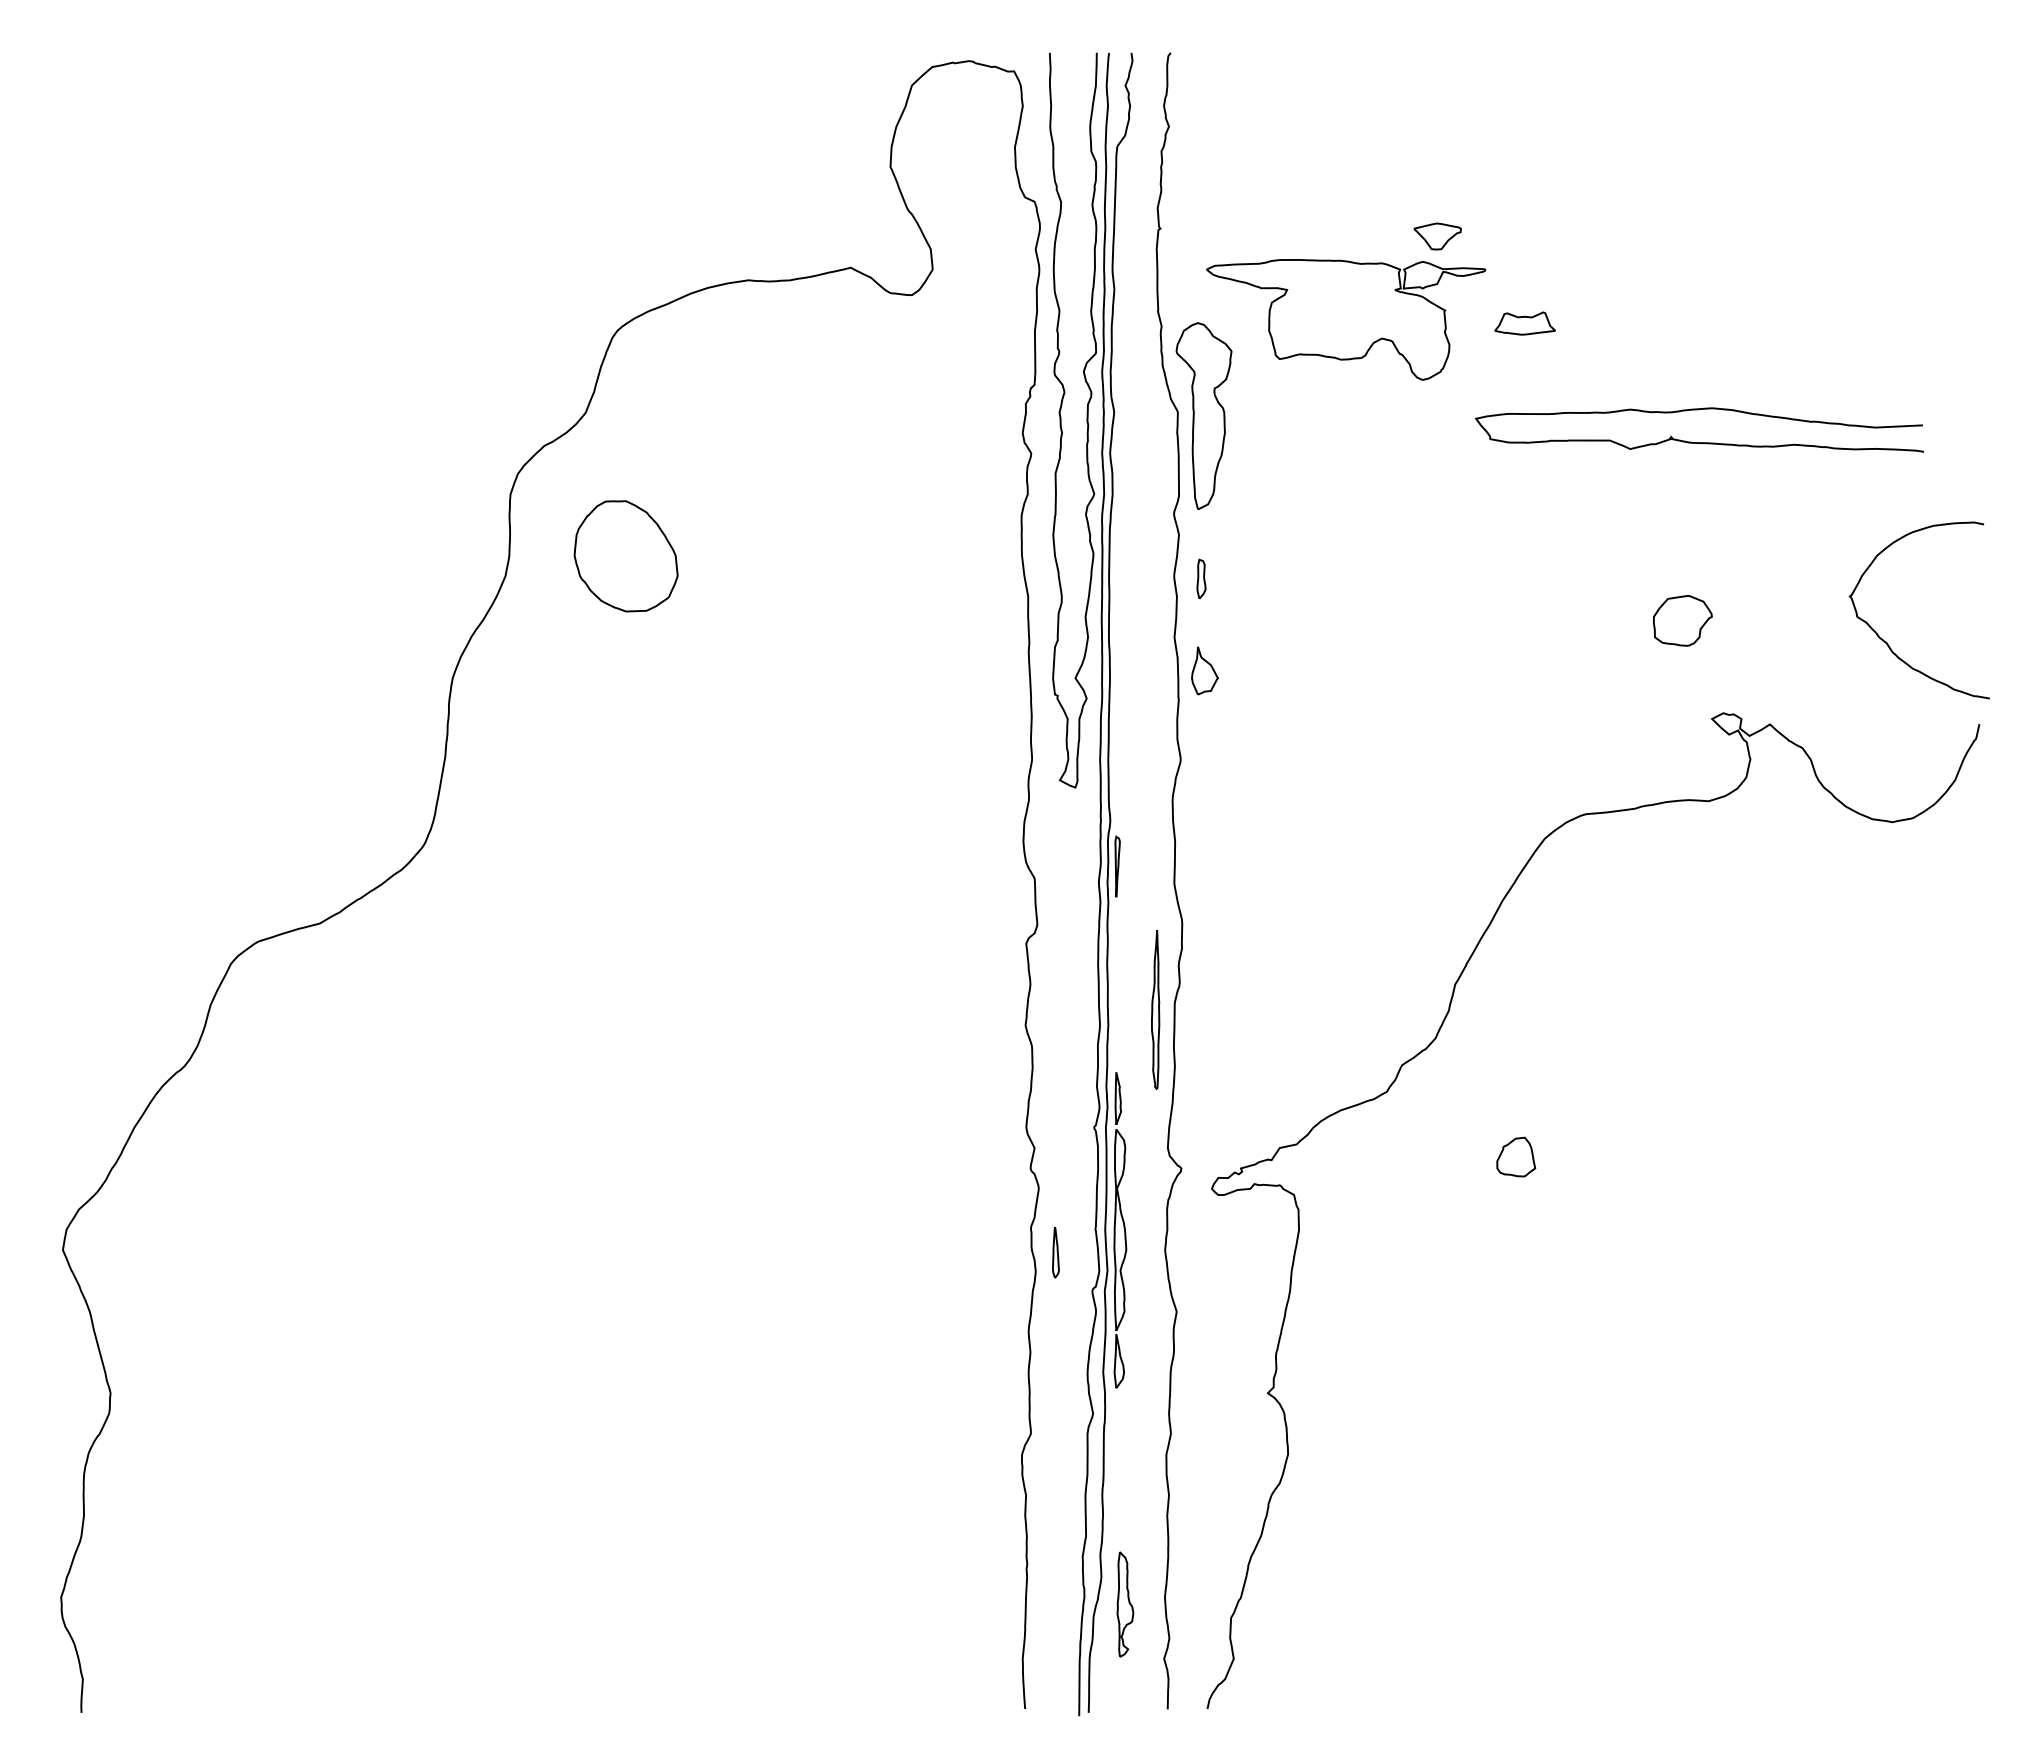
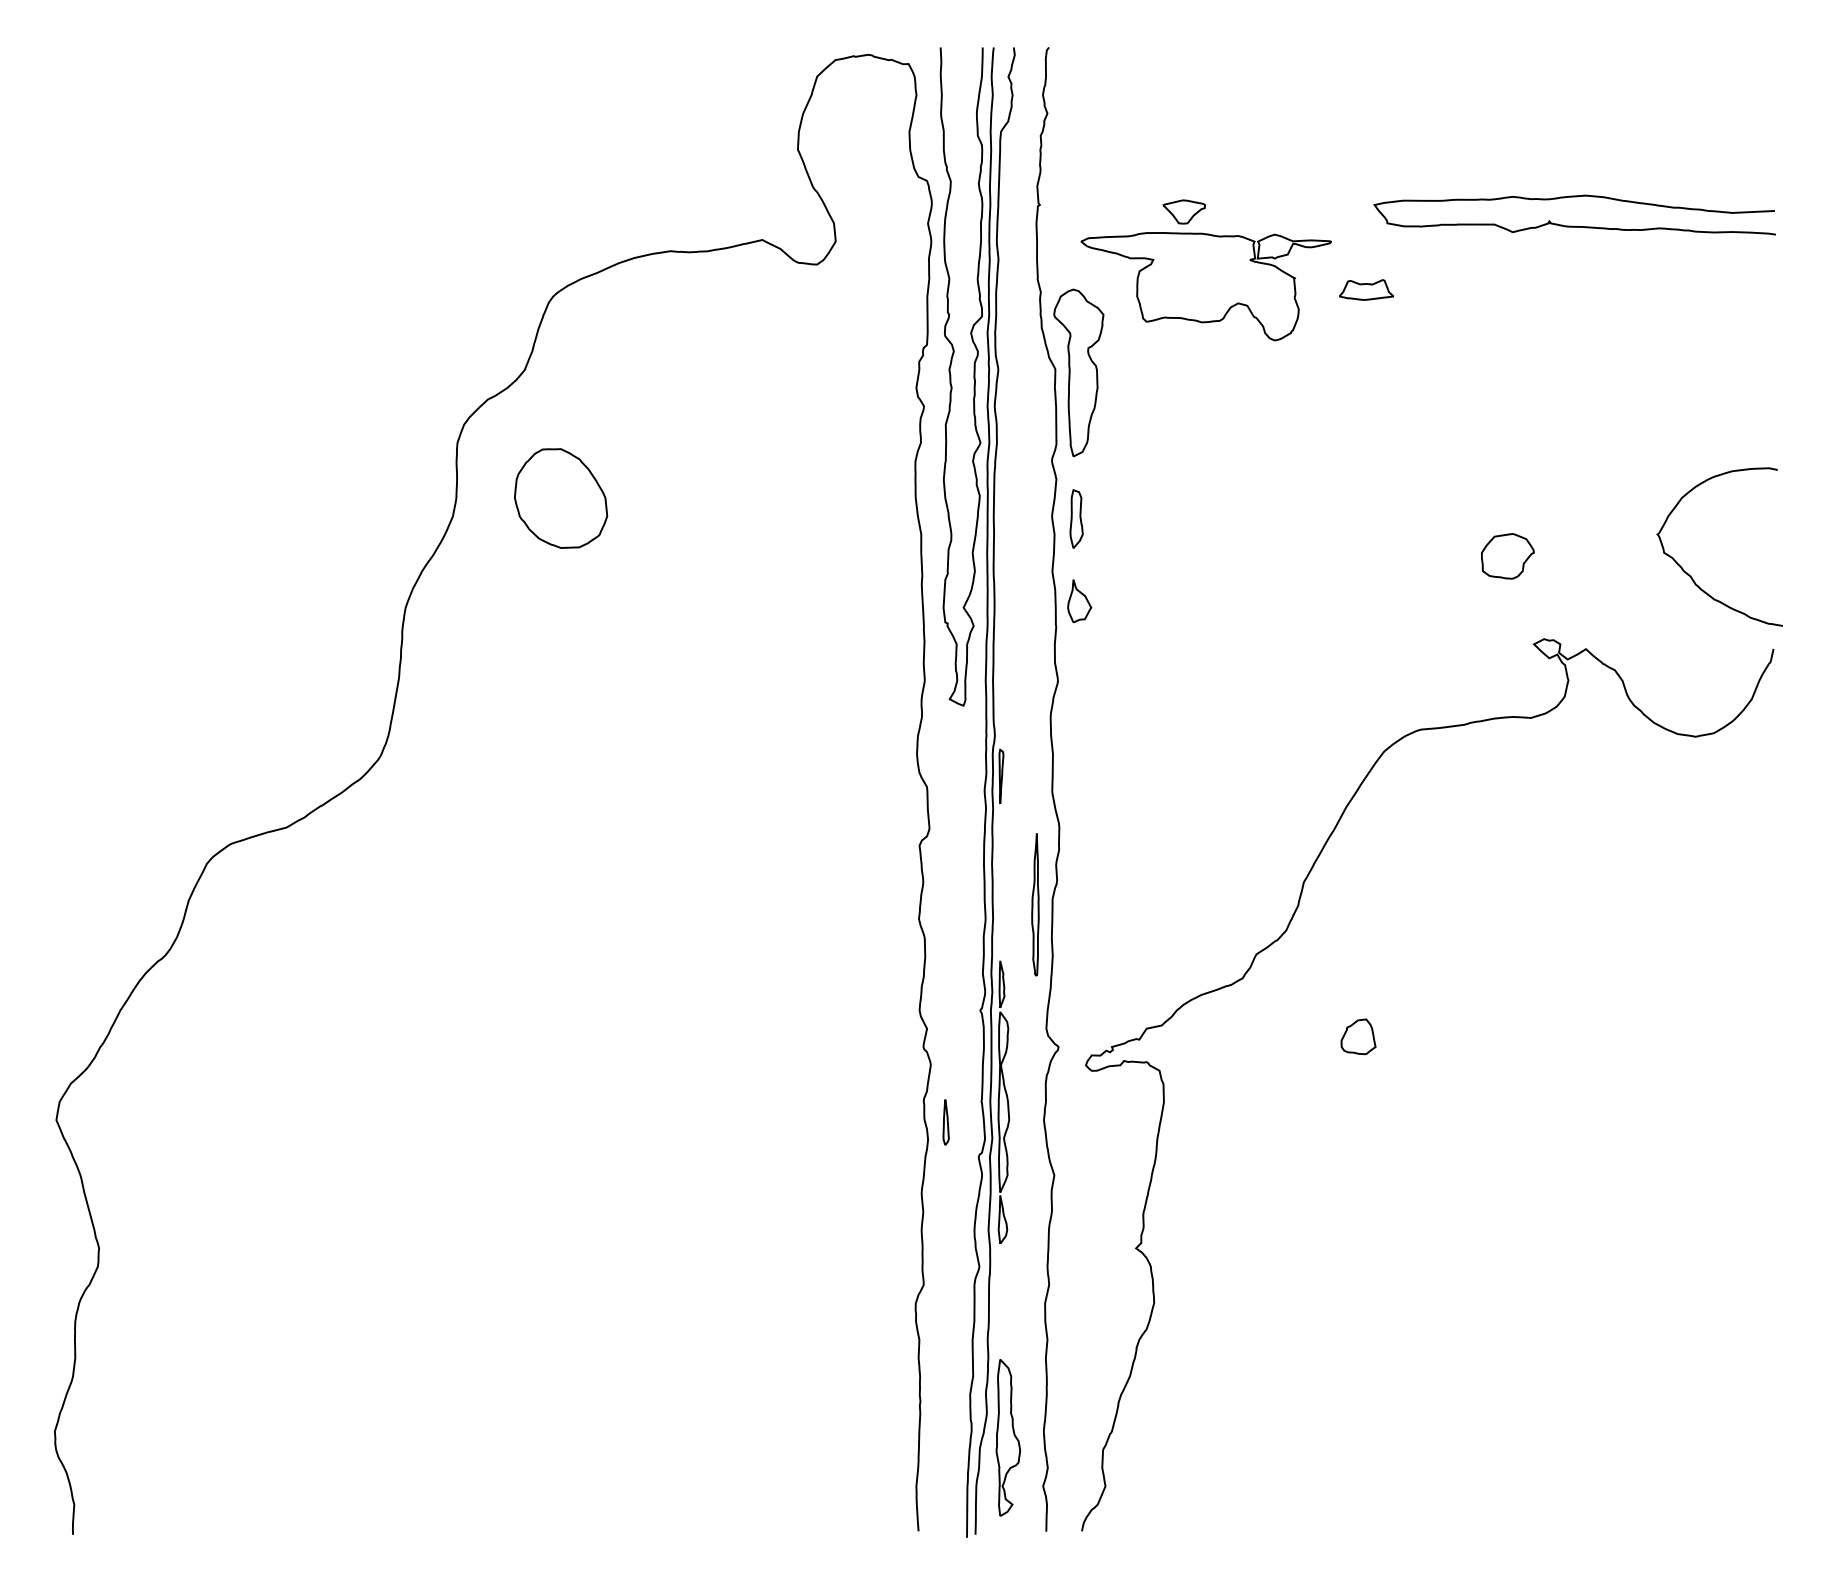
part: (1437, 236) -> (1184, 211), moved
curve: (1698, 442) -> (1573, 226), moved
part: (1201, 578) -> (1076, 518), size x1.67
part: (1125, 1604) -> (1008, 1437), size x1.67

